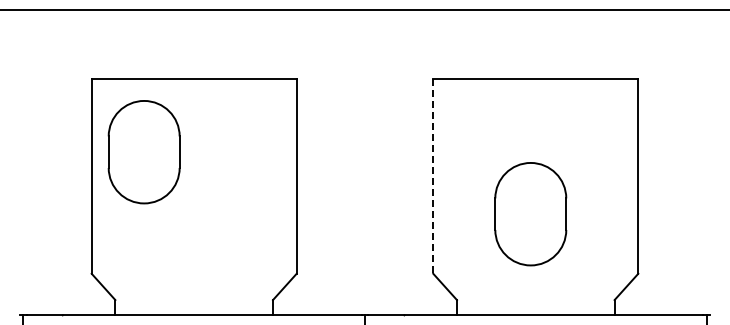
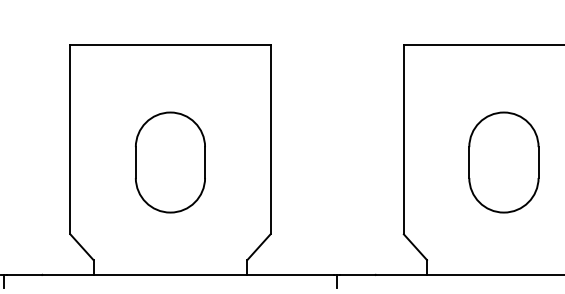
part: (143, 152) -> (169, 162), moved
line: (433, 177) -> (404, 140), dashed -> solid
part: (530, 214) -> (503, 162), moved

